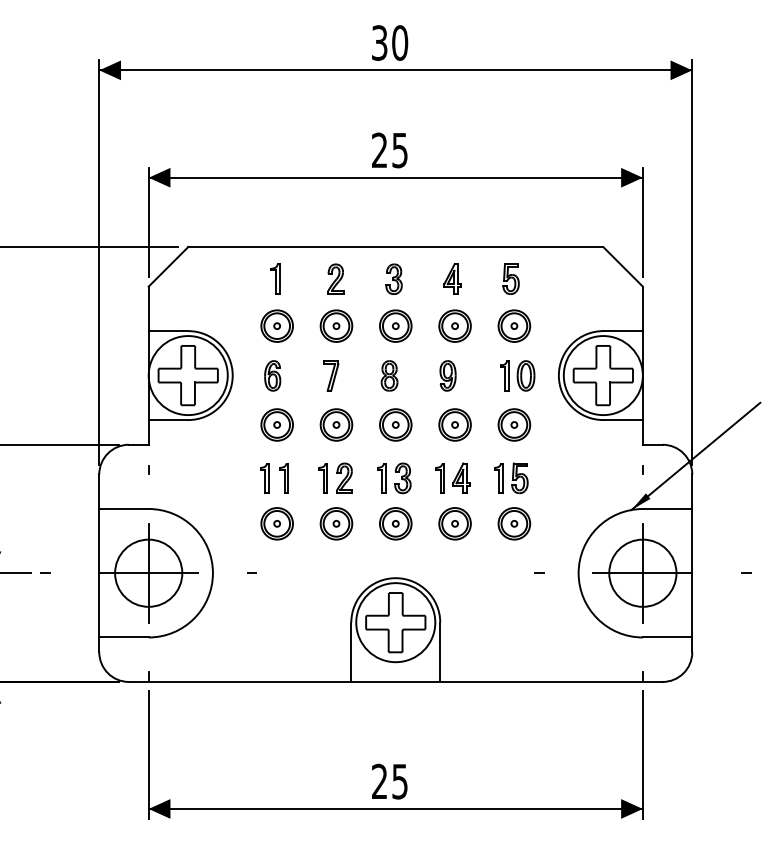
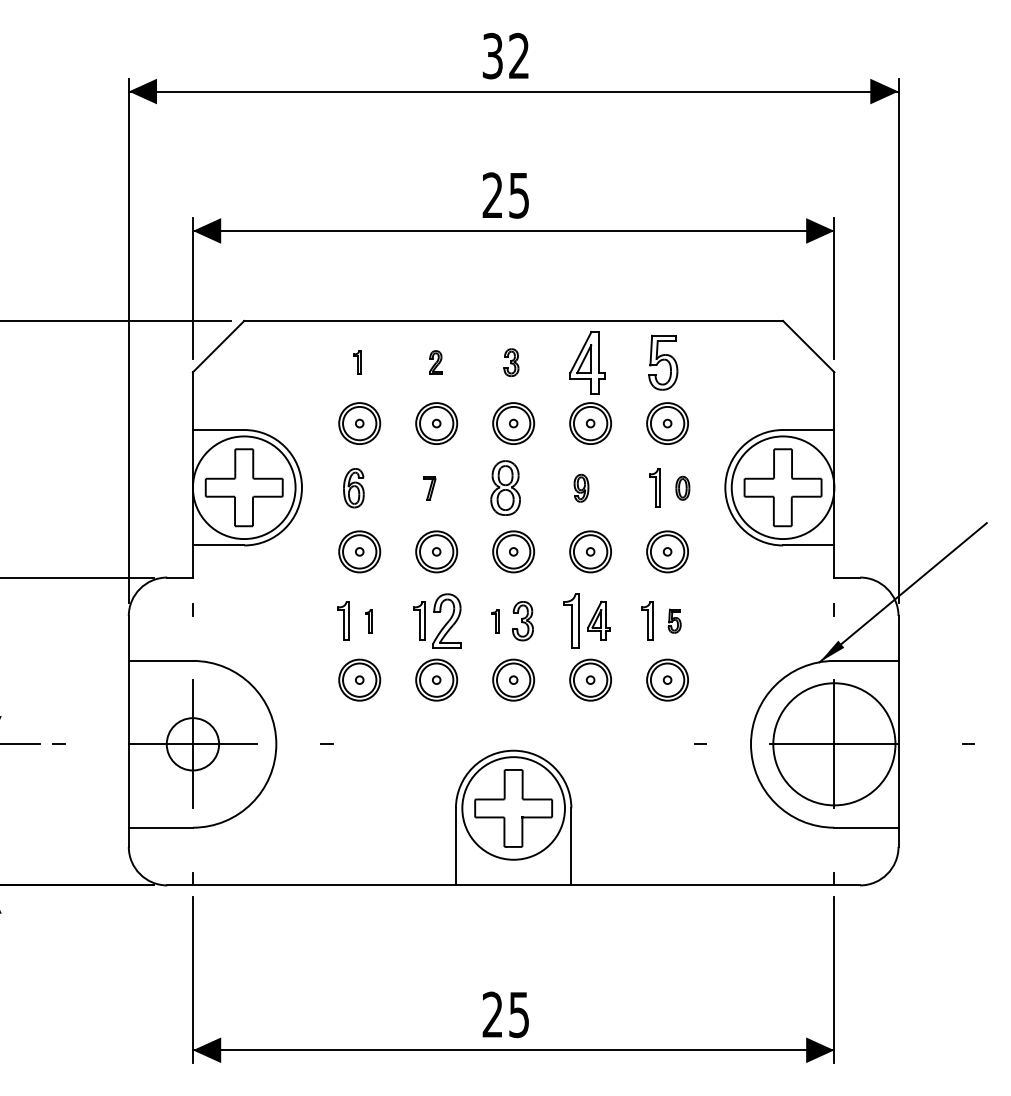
text: (399, 42) -> (518, 55), 30 -> 32
part: (275, 279) -> (357, 362), size x0.6
part: (335, 279) -> (435, 362), size x0.6
part: (394, 279) -> (511, 362), size x0.7
part: (452, 279) -> (587, 362), size x1.6
part: (511, 279) -> (663, 362), size x1.4
part: (330, 376) -> (429, 488), size x0.6
part: (389, 376) -> (505, 488), size x1.4
part: (448, 376) -> (581, 488), size x0.7
part: (525, 376) -> (682, 488), size x0.6
part: (283, 477) -> (368, 620), size x0.6
part: (344, 477) -> (446, 620), size x1.4
part: (381, 477) -> (495, 620), size x0.6
part: (440, 477) -> (571, 620), size x1.4
part: (519, 478) -> (674, 621), size x0.6
circle: (148, 572) -> (192, 743), size x0.6
circle: (642, 572) -> (834, 743), size x1.4

